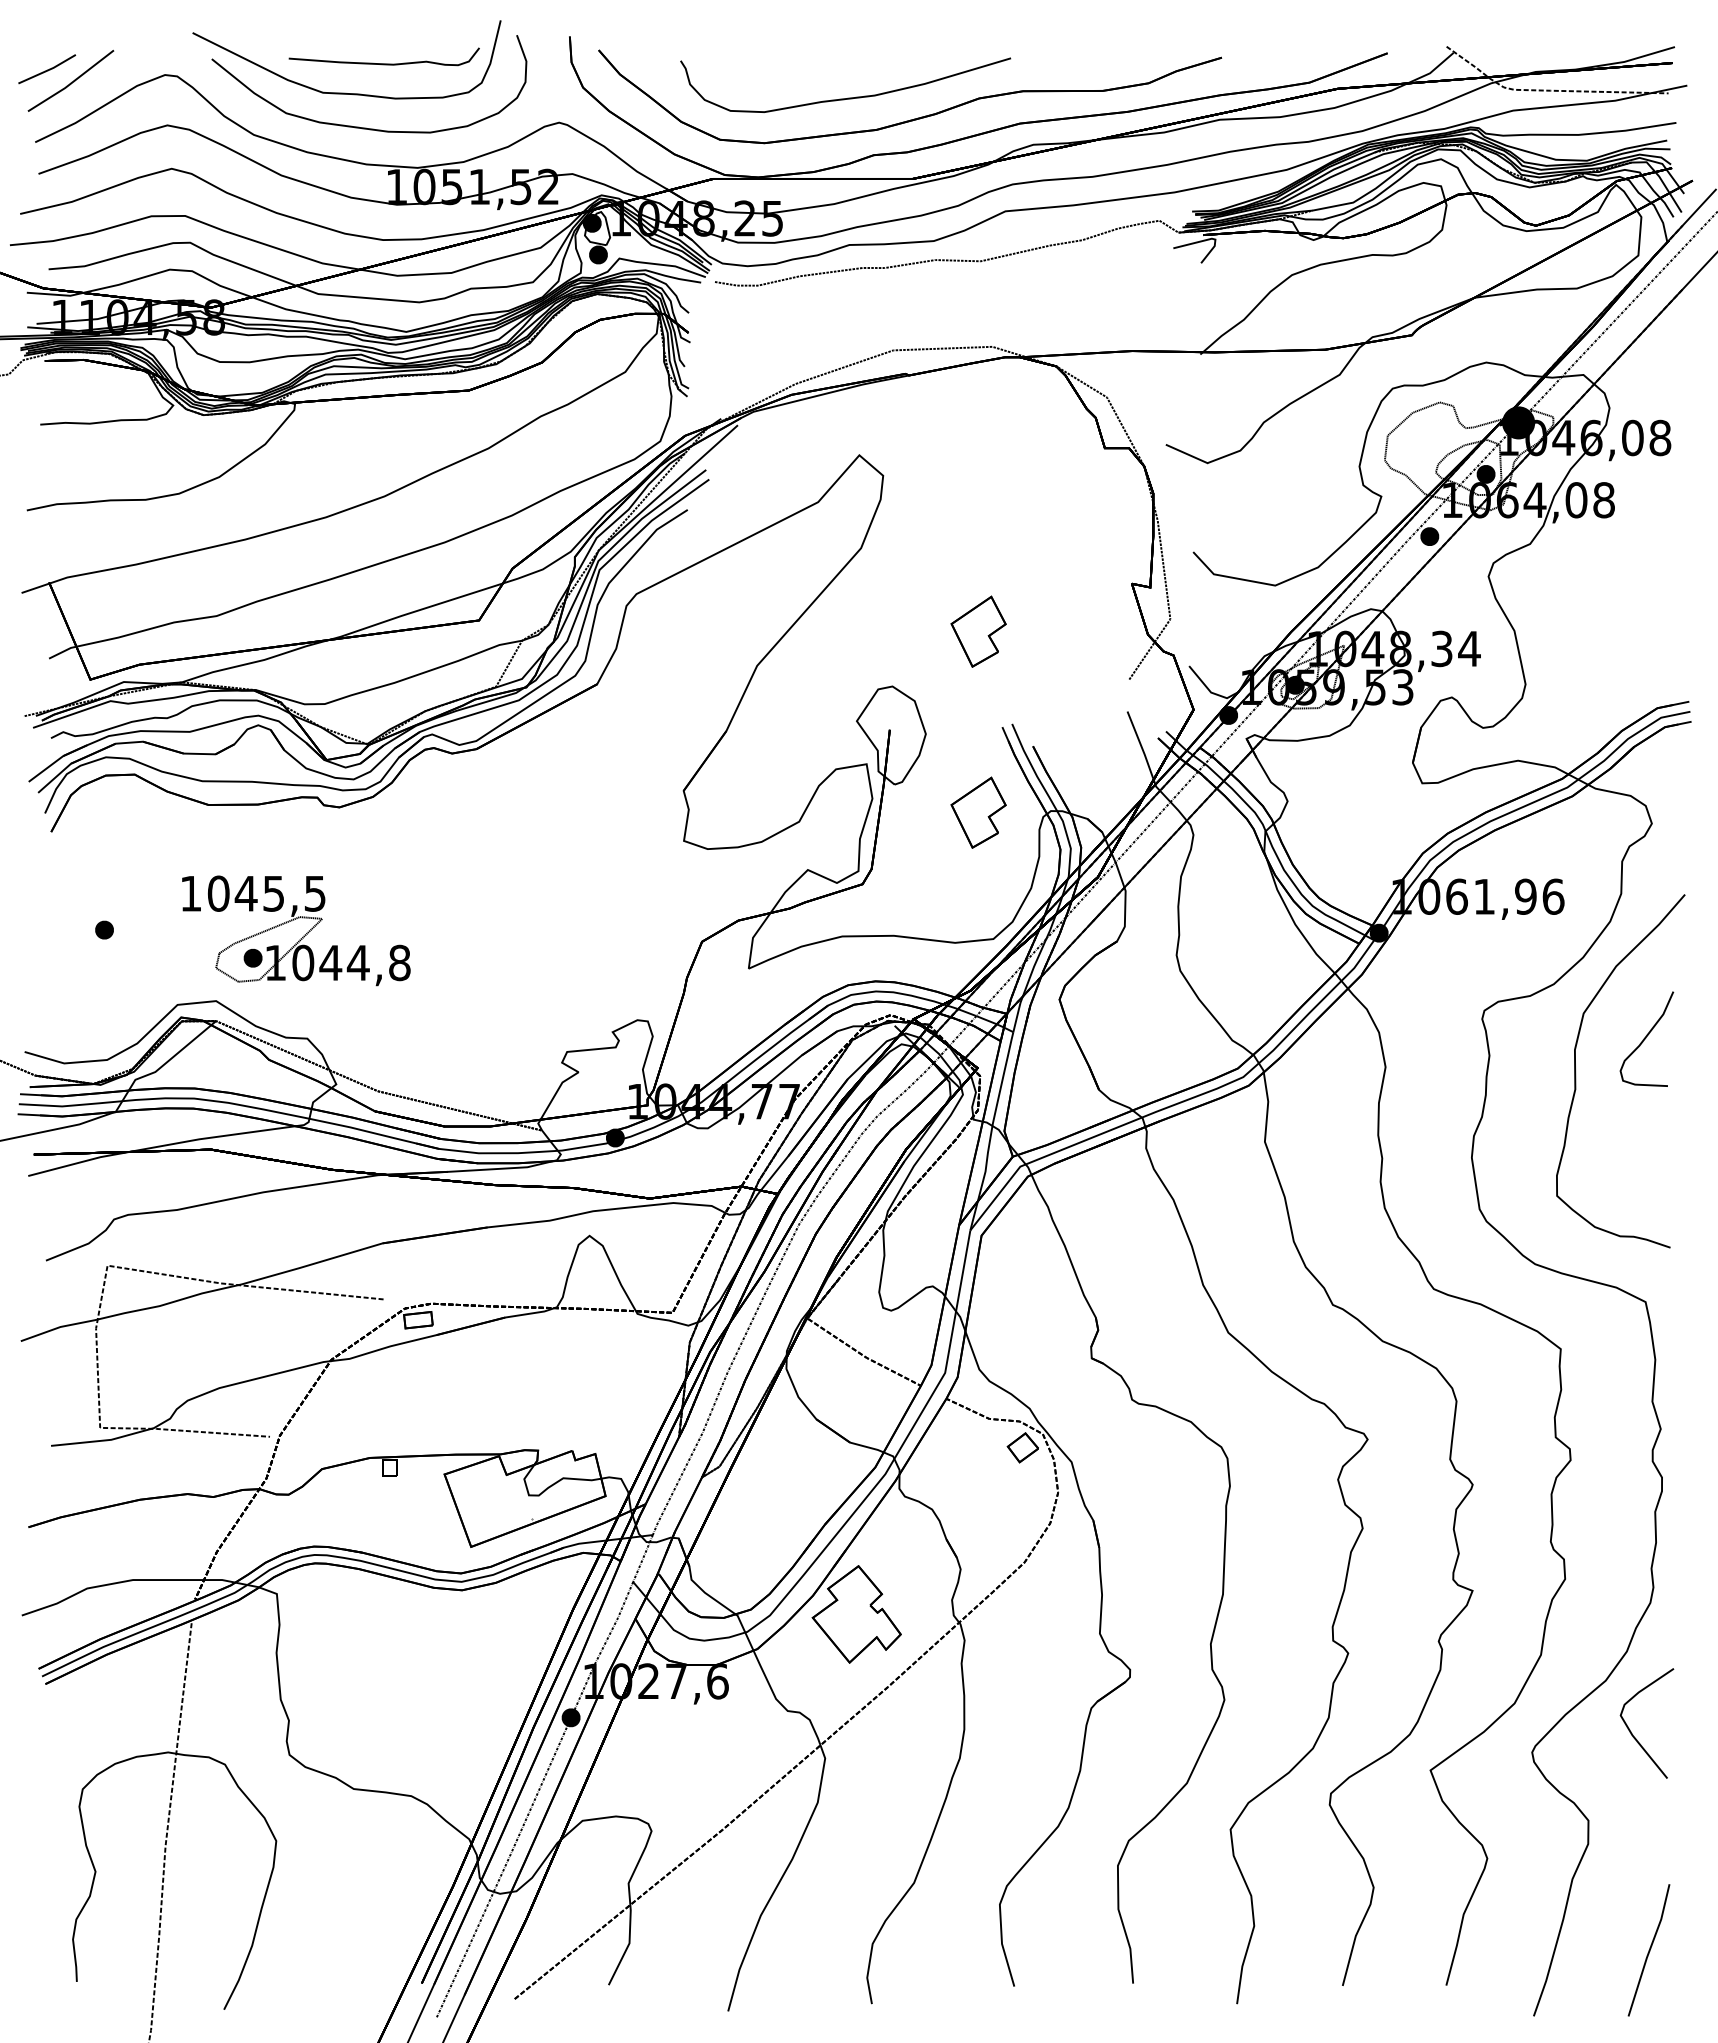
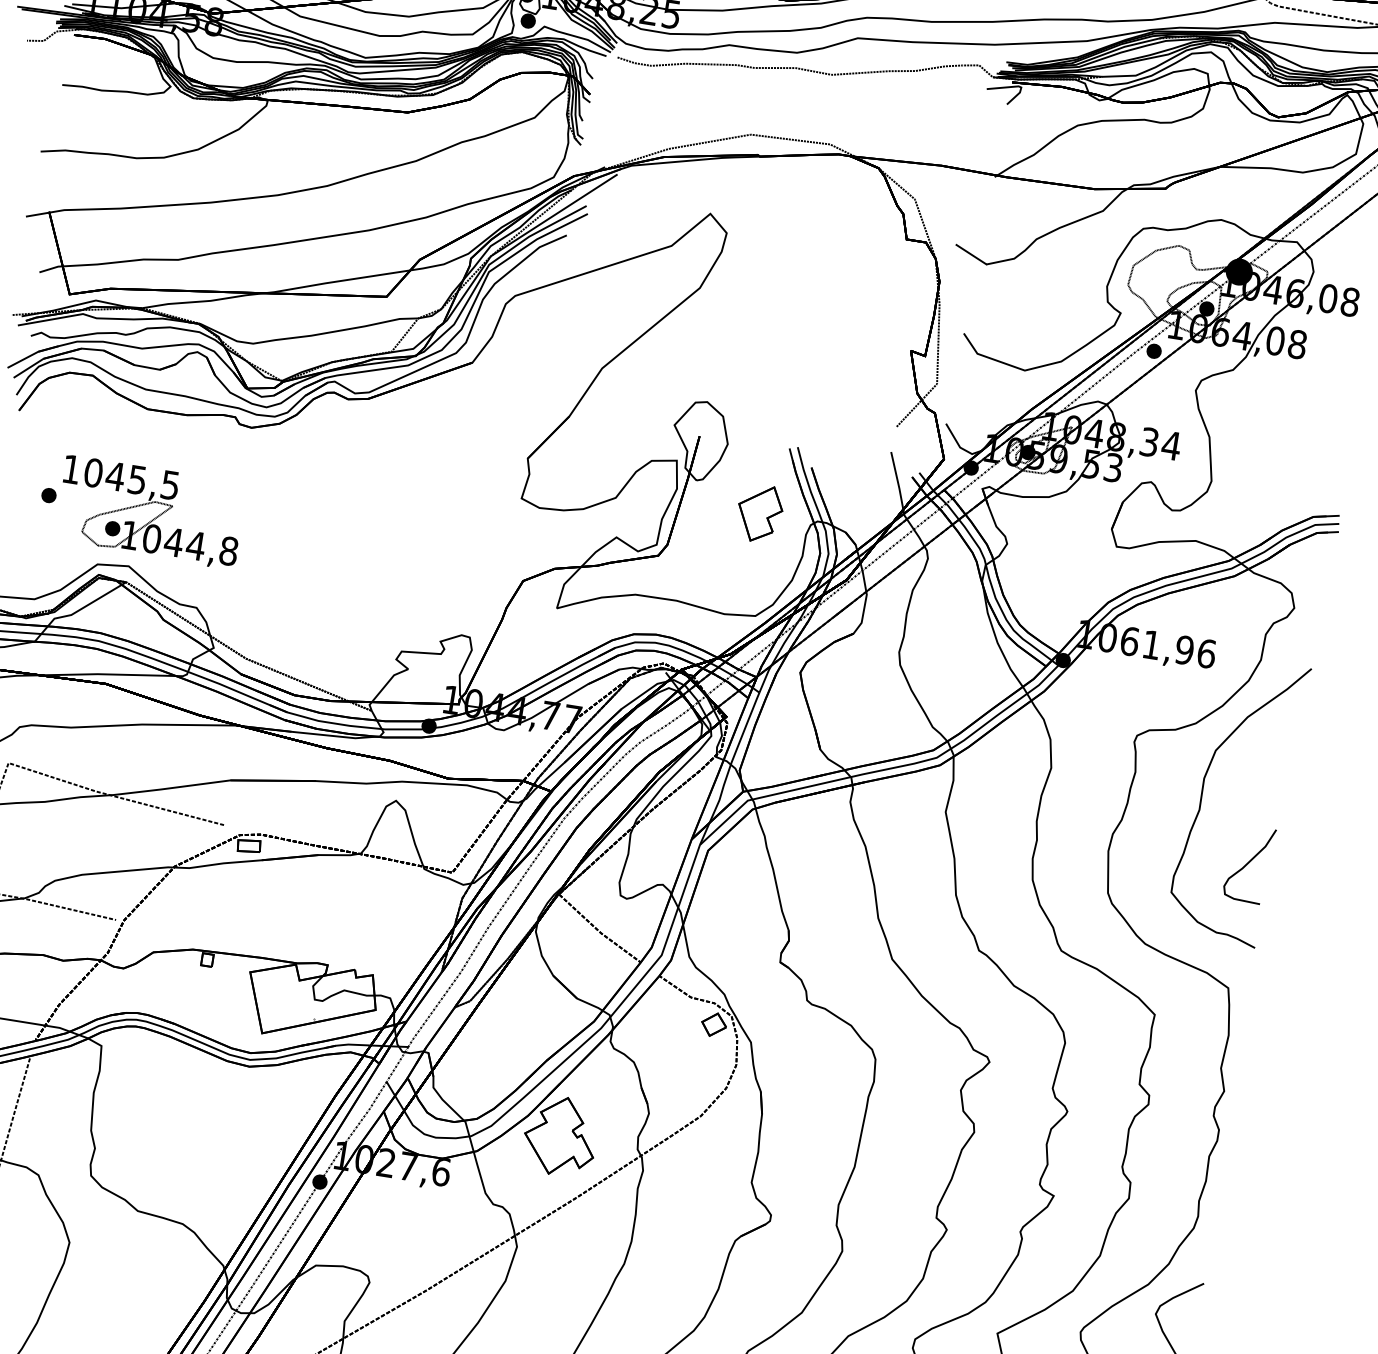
part: (978, 631) -> (782, 369), removed
part: (296, 930) -> (150, 512), moved
curve: (1646, 1038) -> (1249, 863), moved

